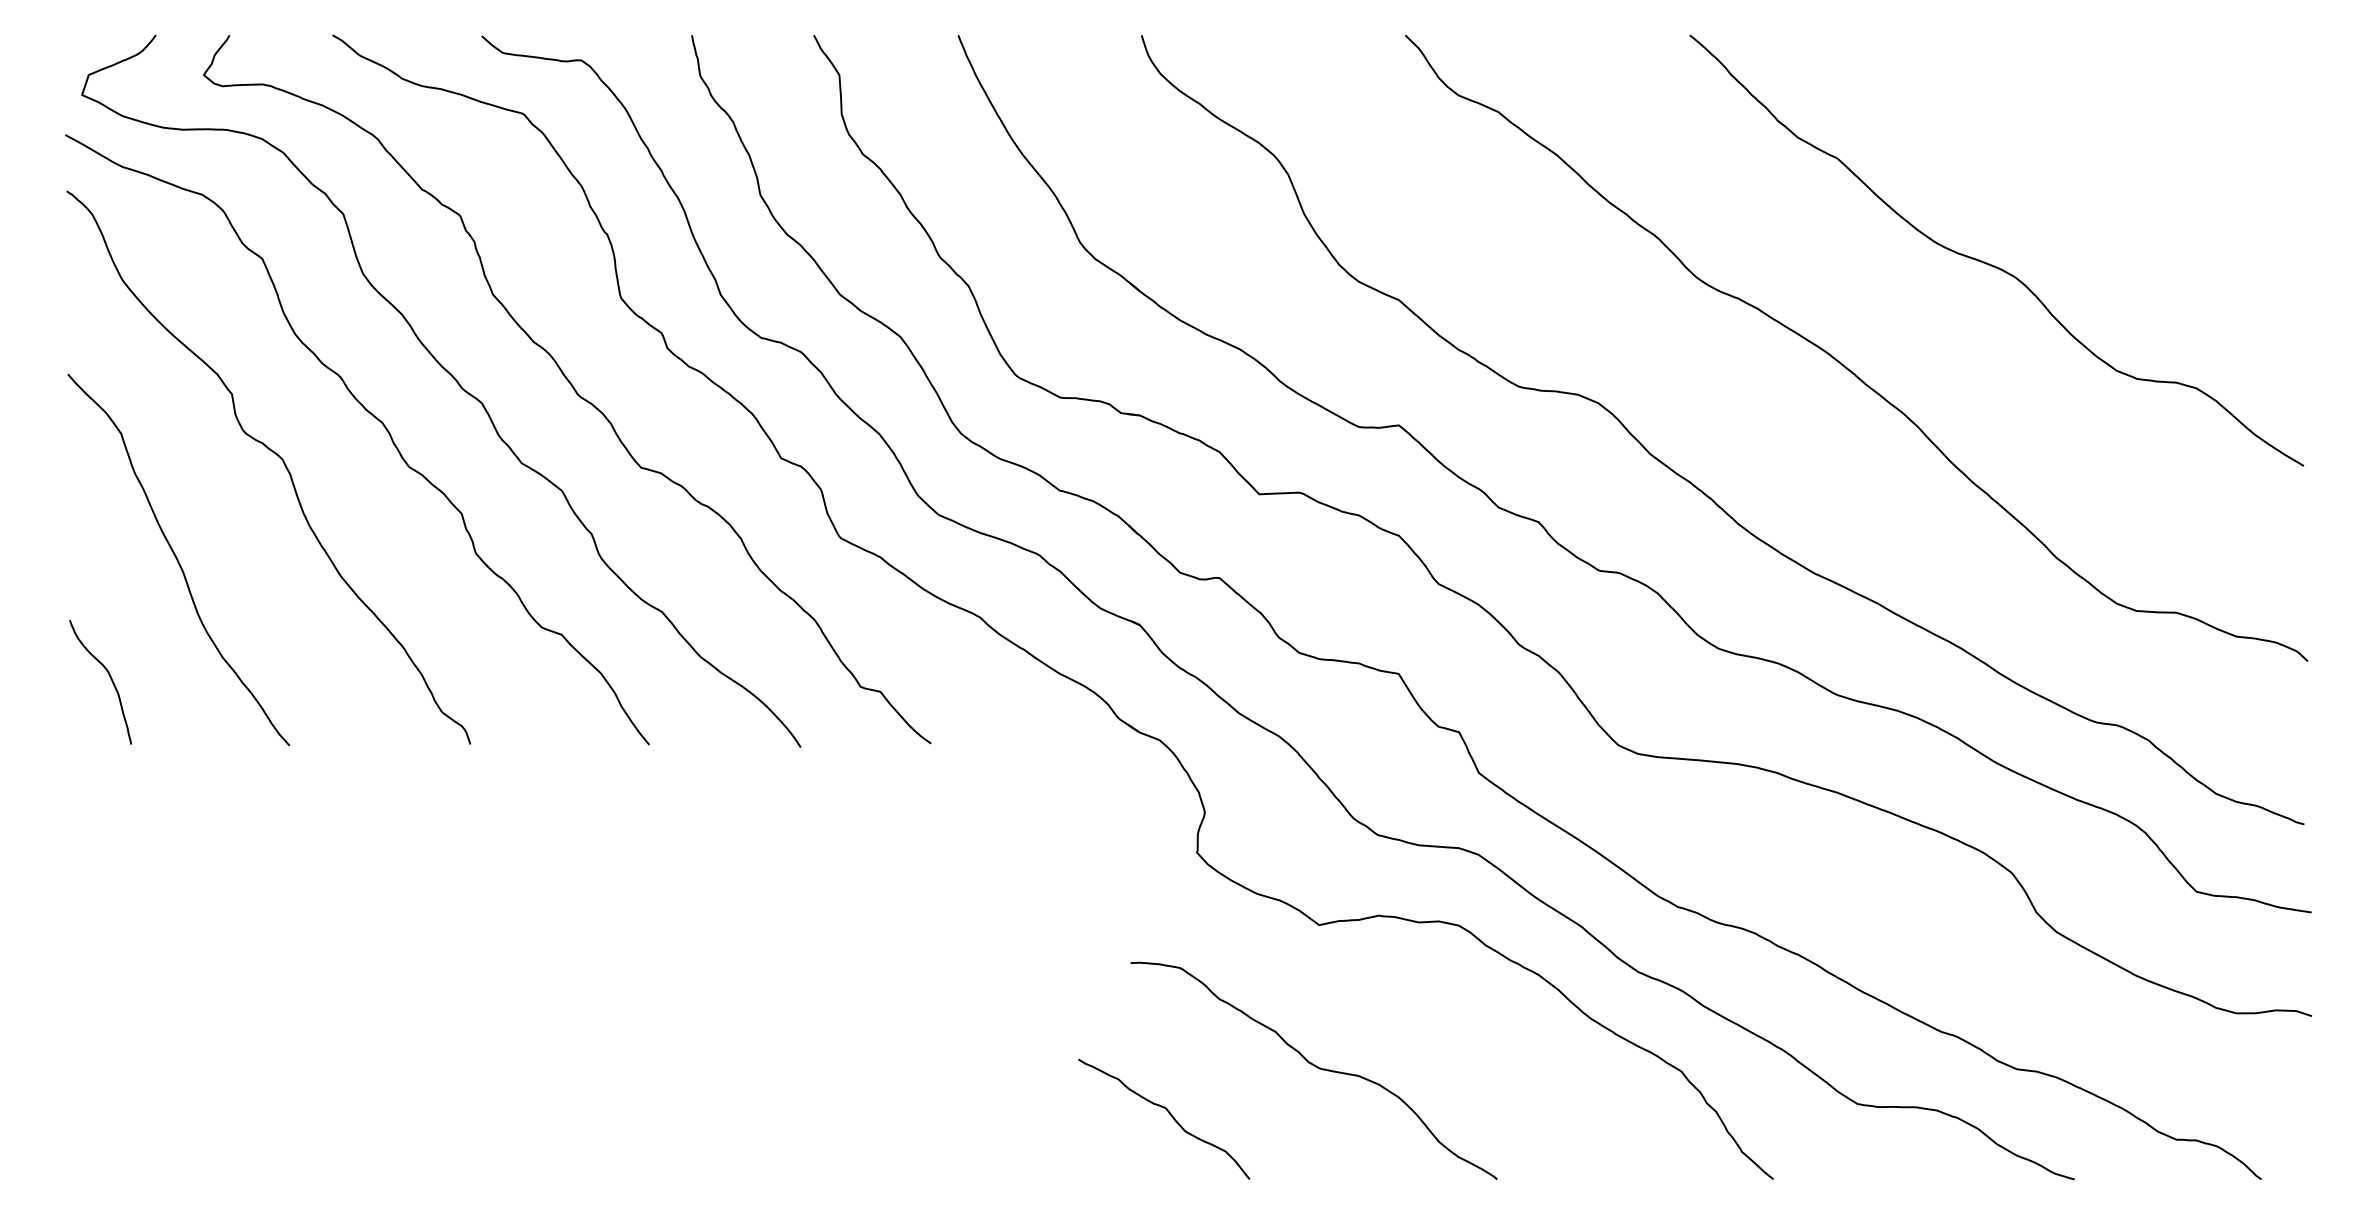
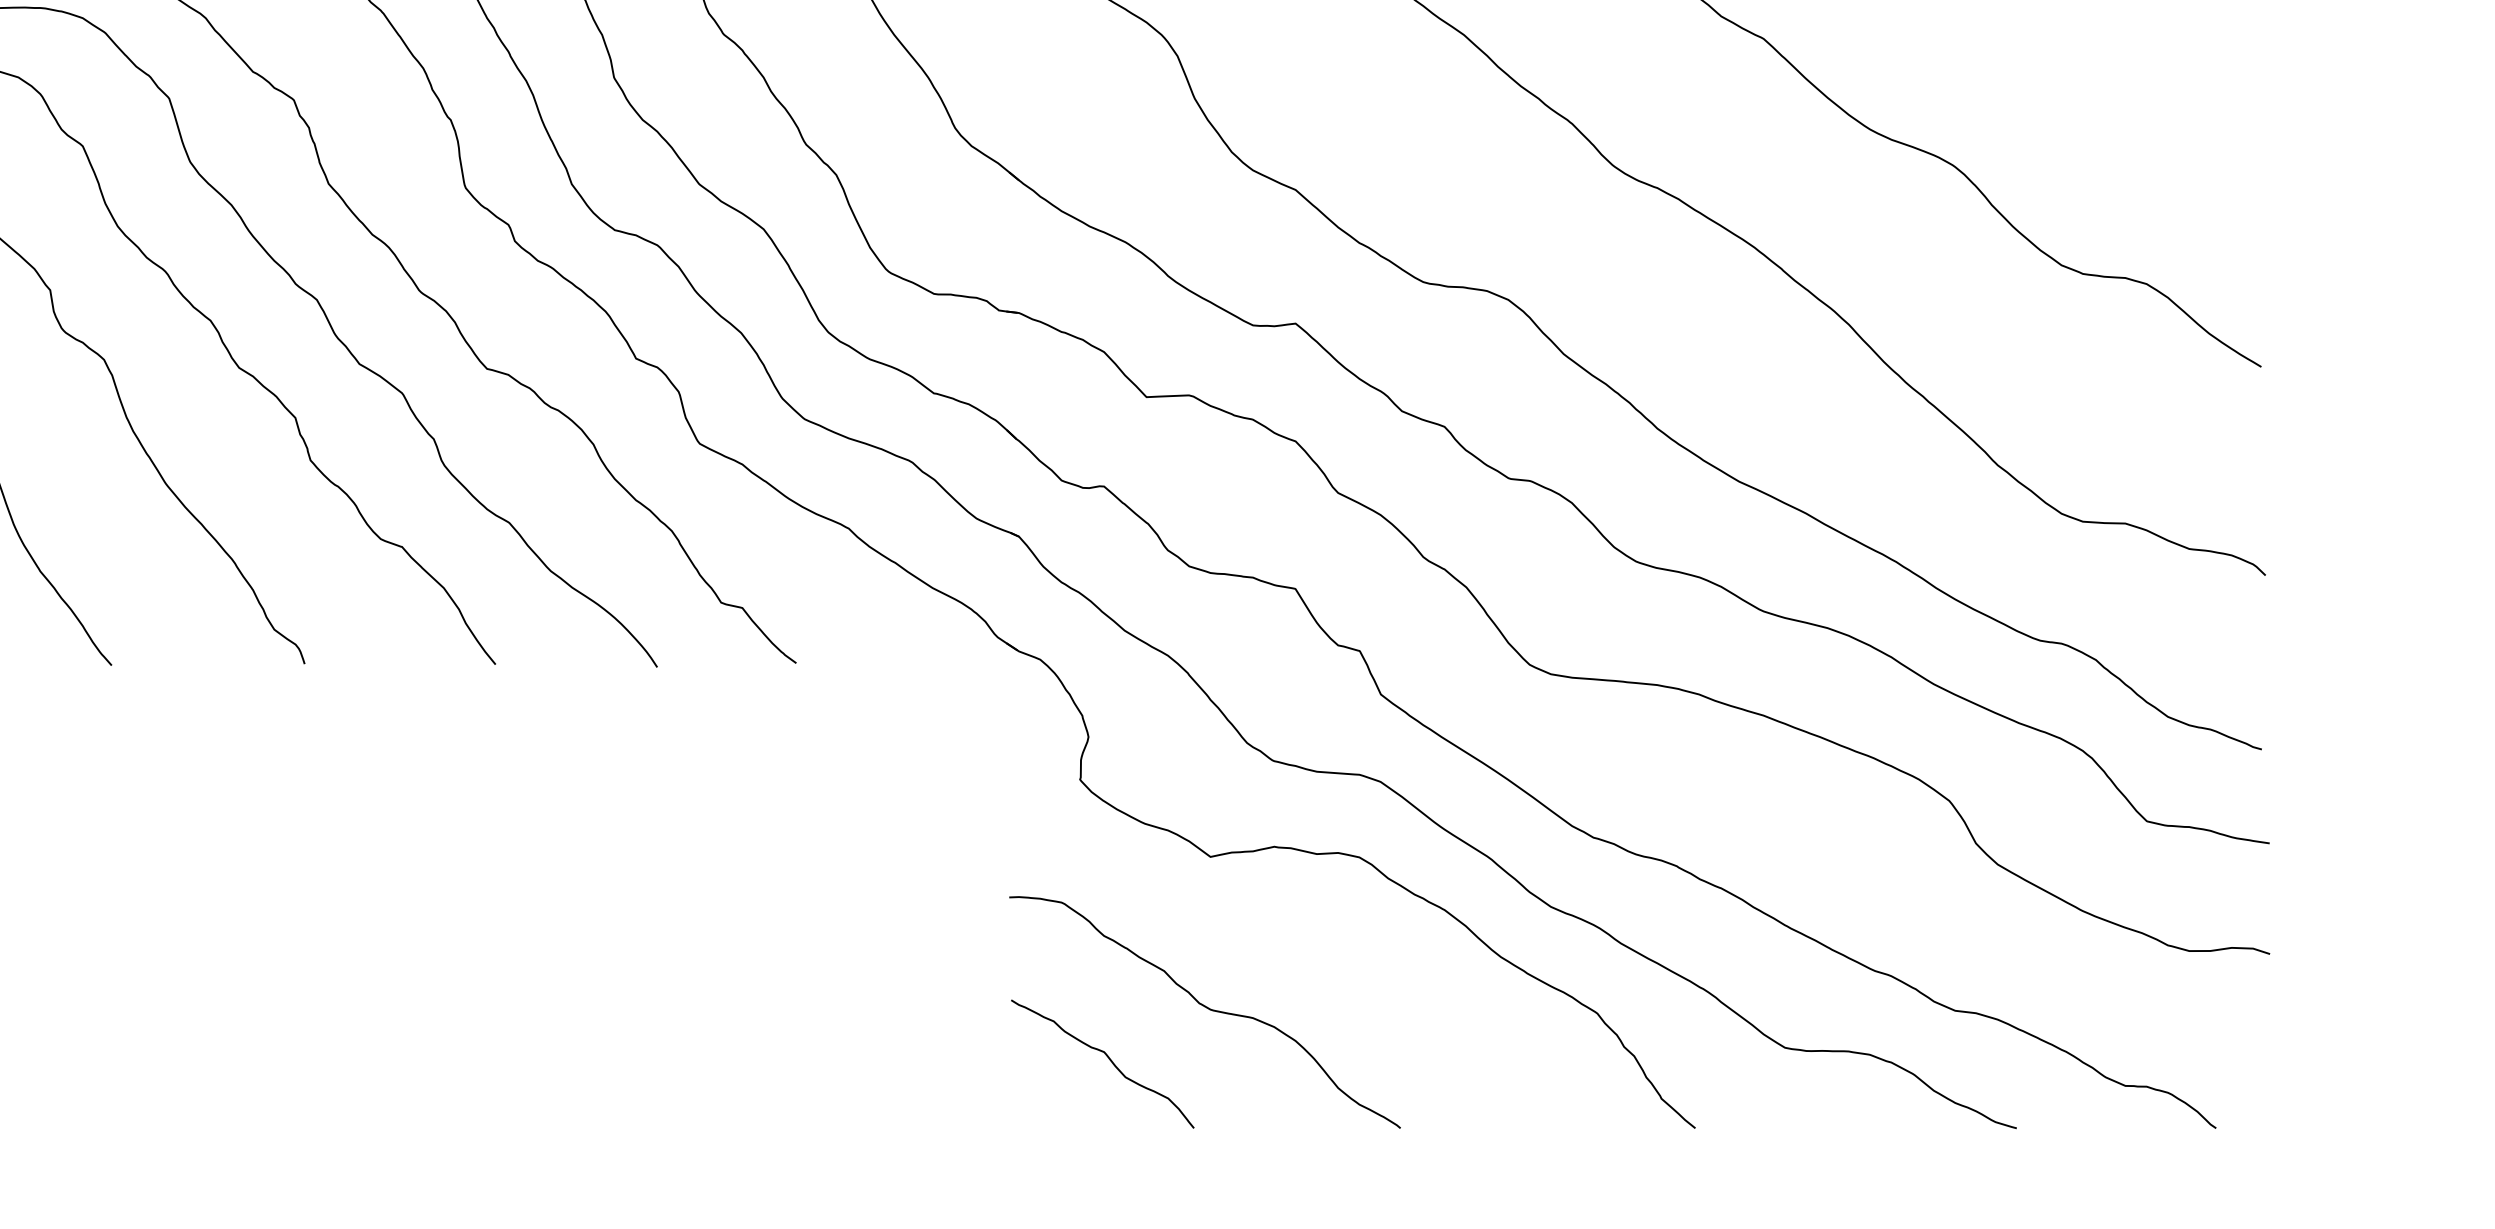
curve: (1168, 1113) -> (1107, 1057), moved

